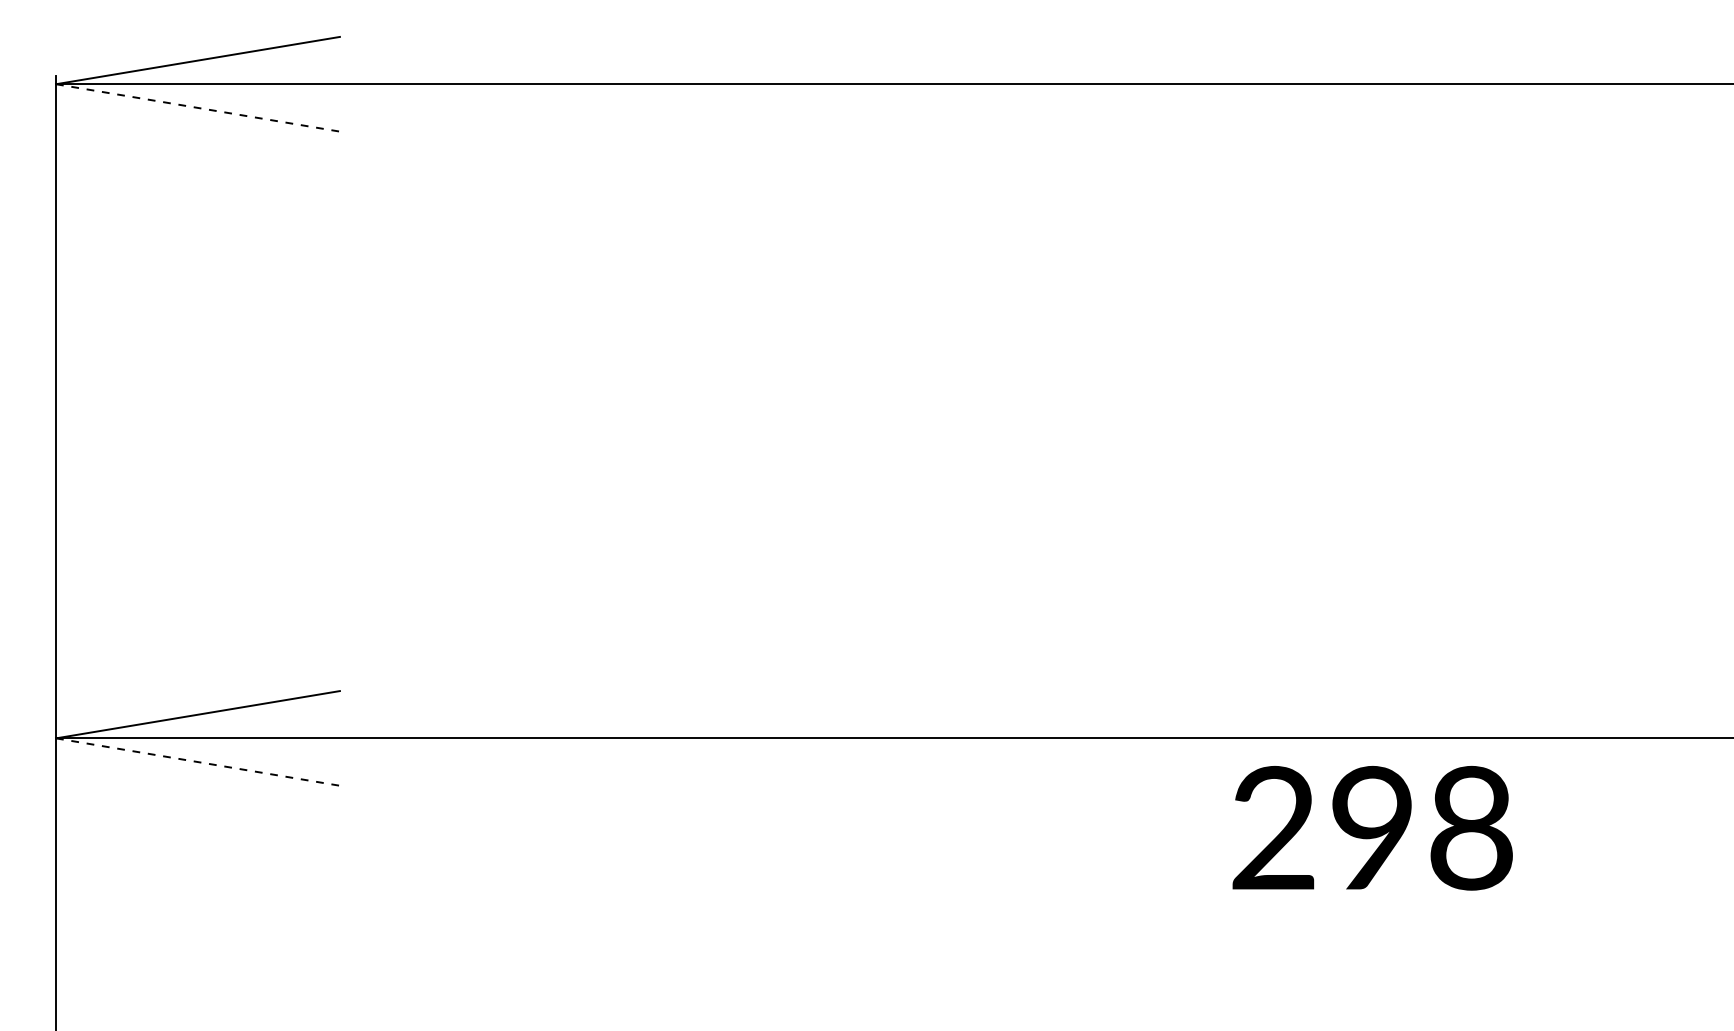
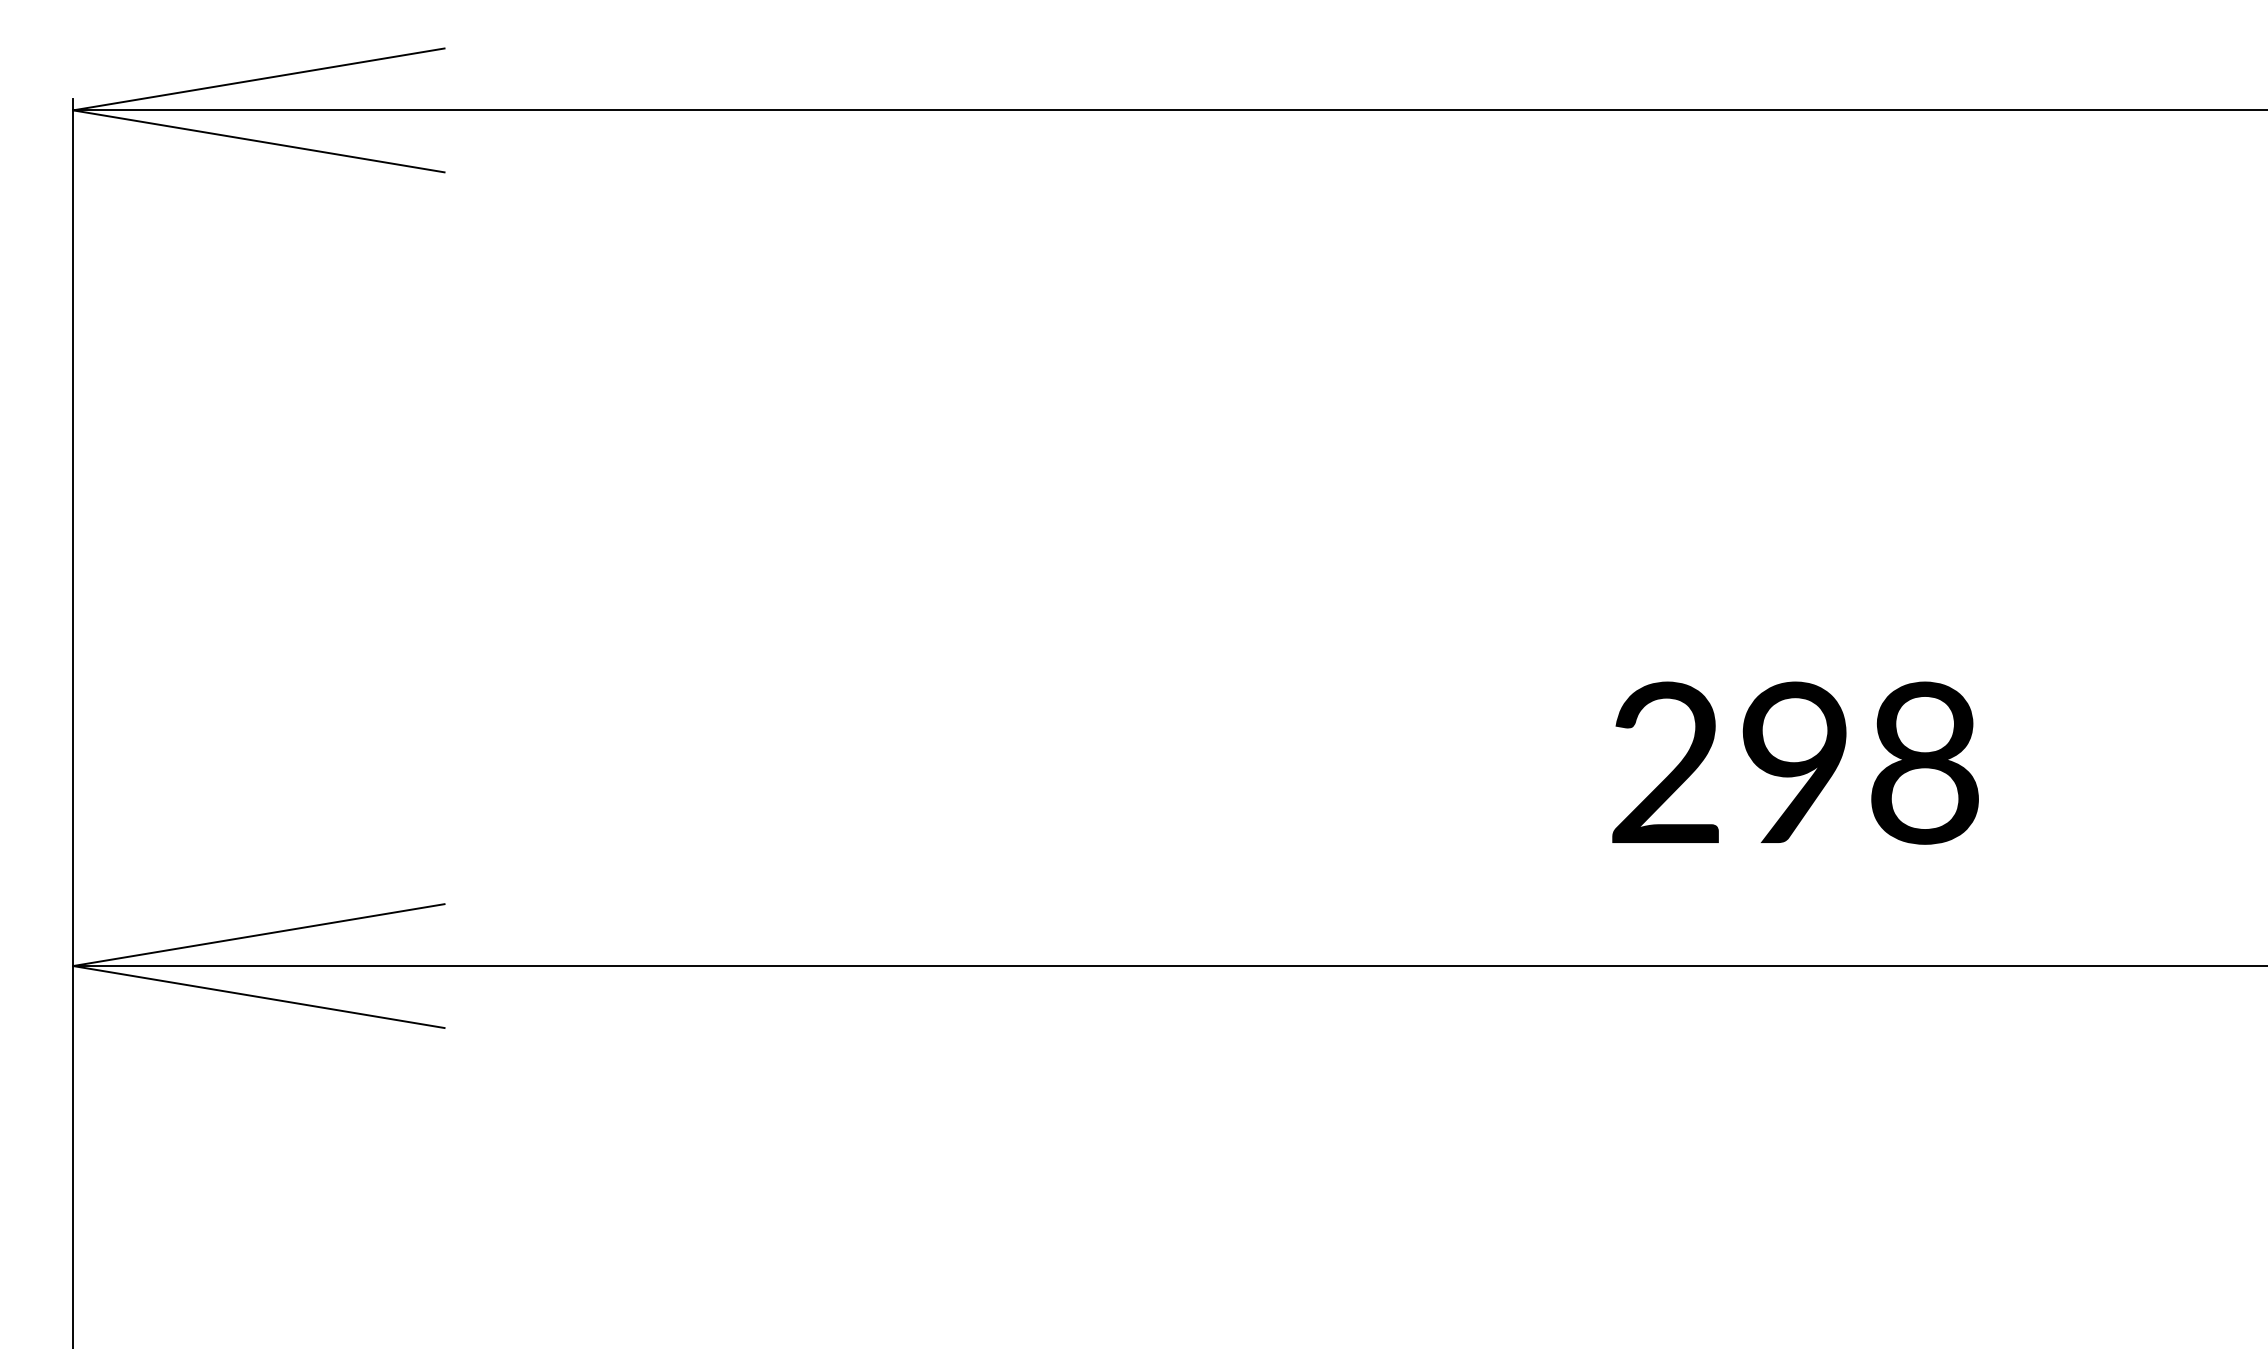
line: (197, 107) -> (258, 140), dashed -> solid
line: (197, 762) -> (258, 997), dashed -> solid
text: (1372, 828) -> (1795, 763), moved

